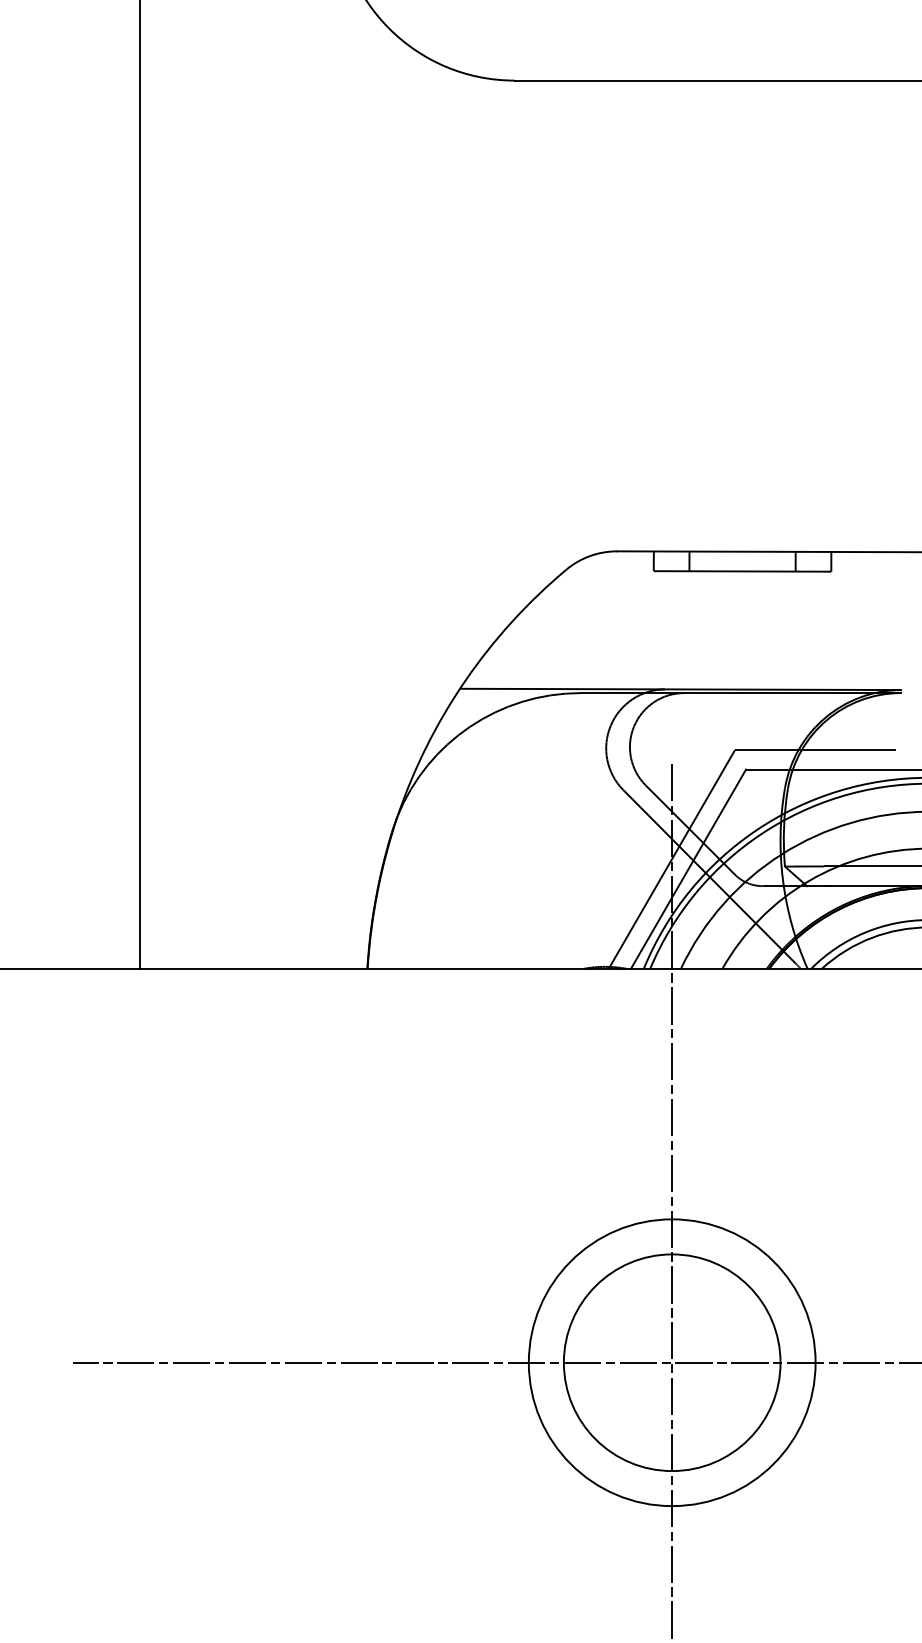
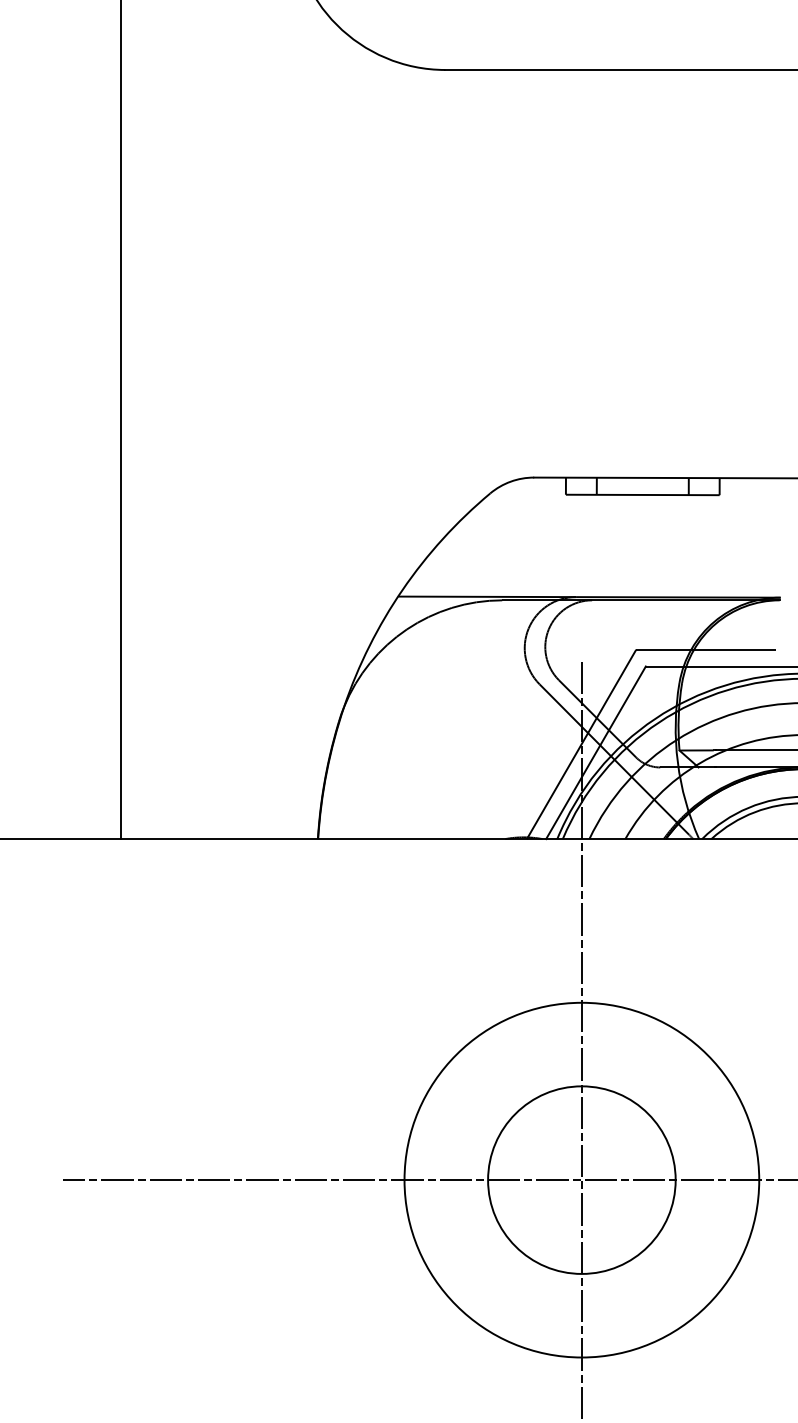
circle: (671, 1361) -> (581, 1179), size x1.43

